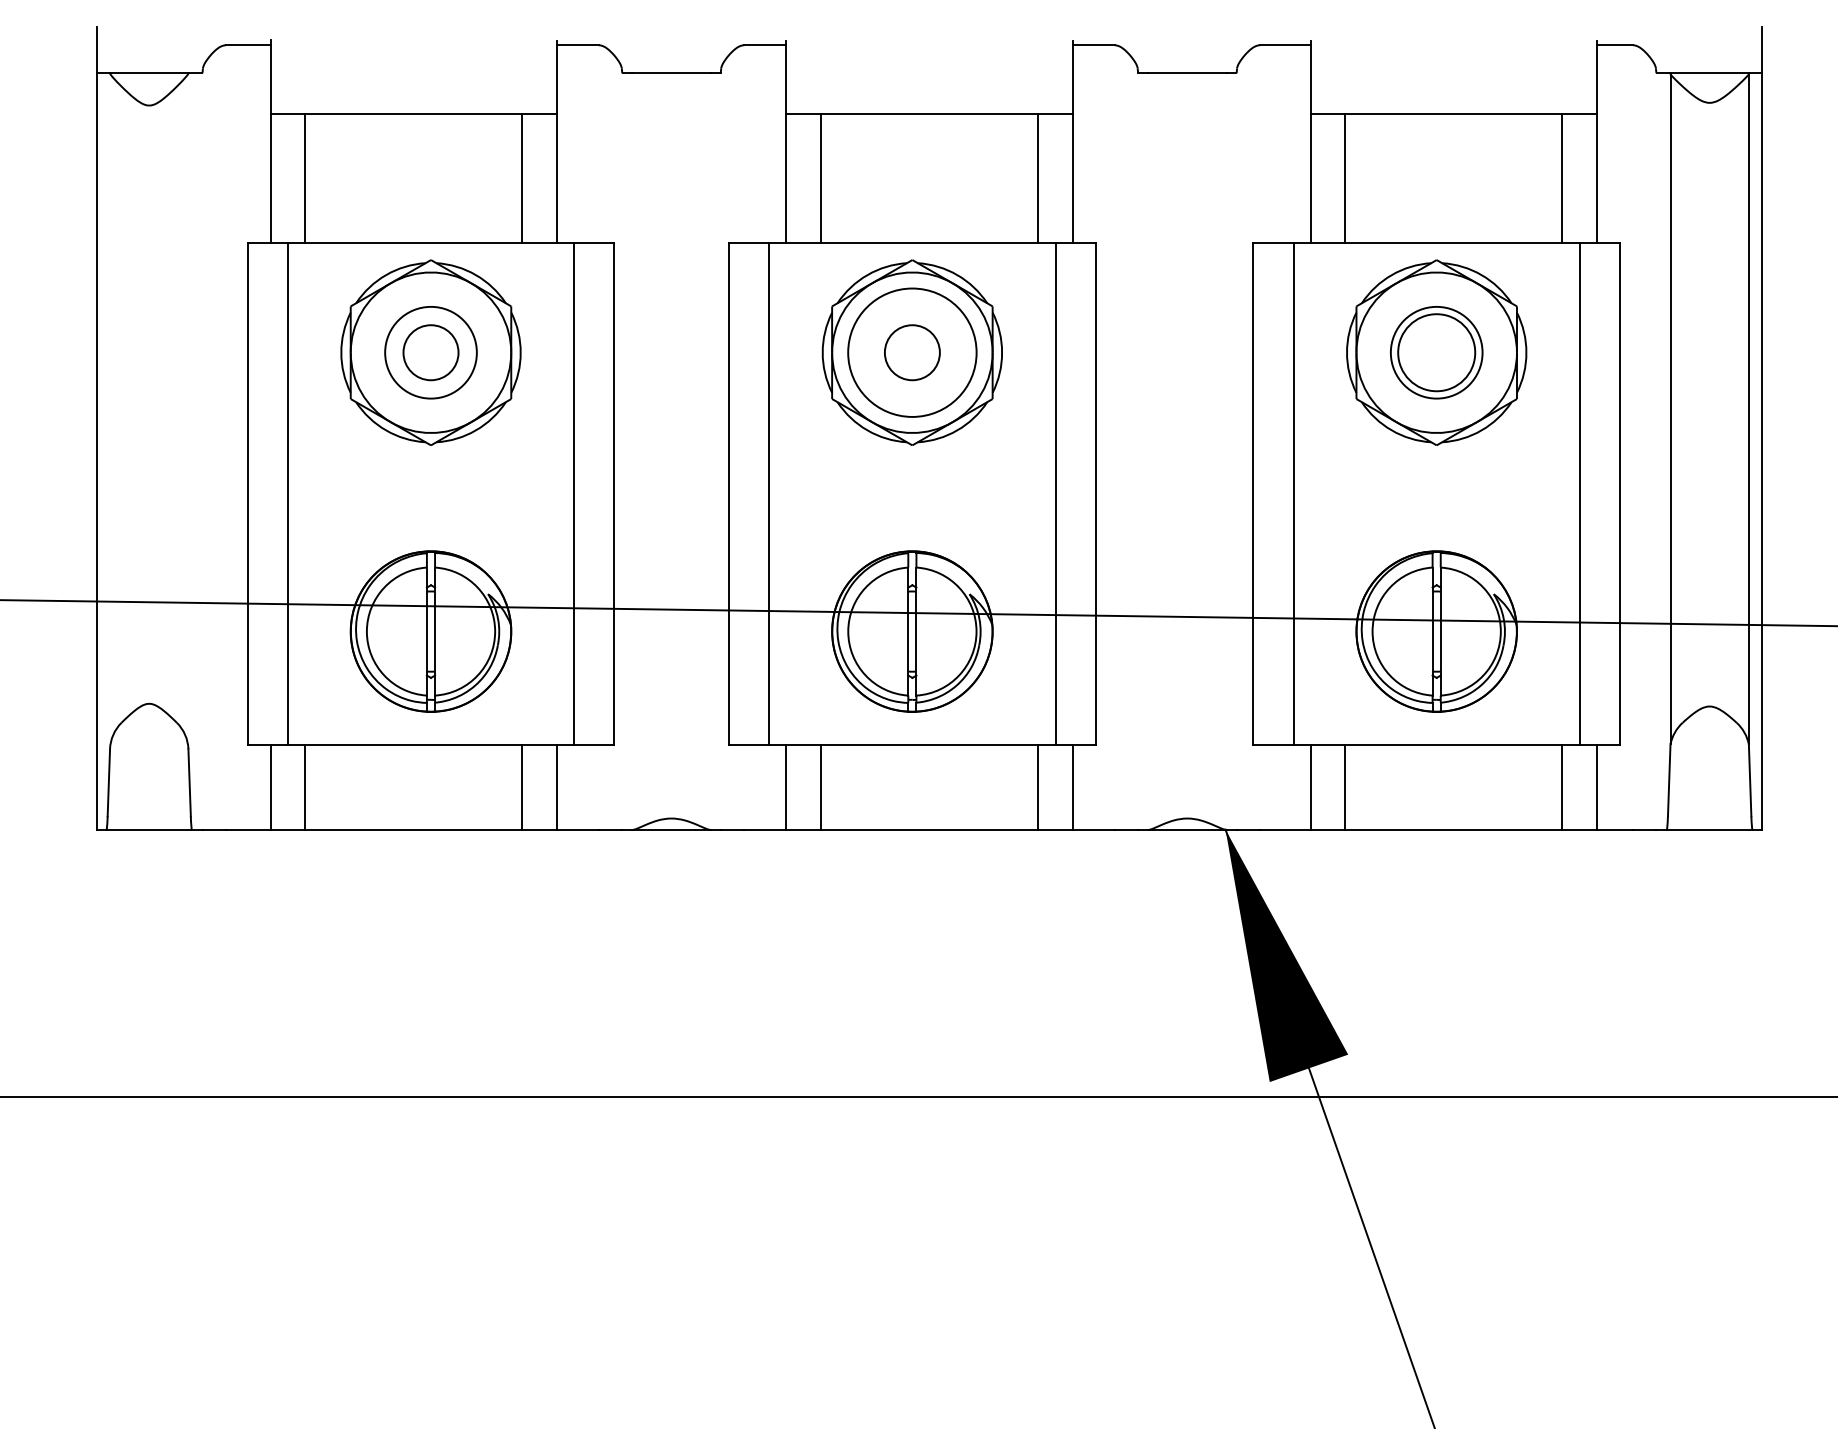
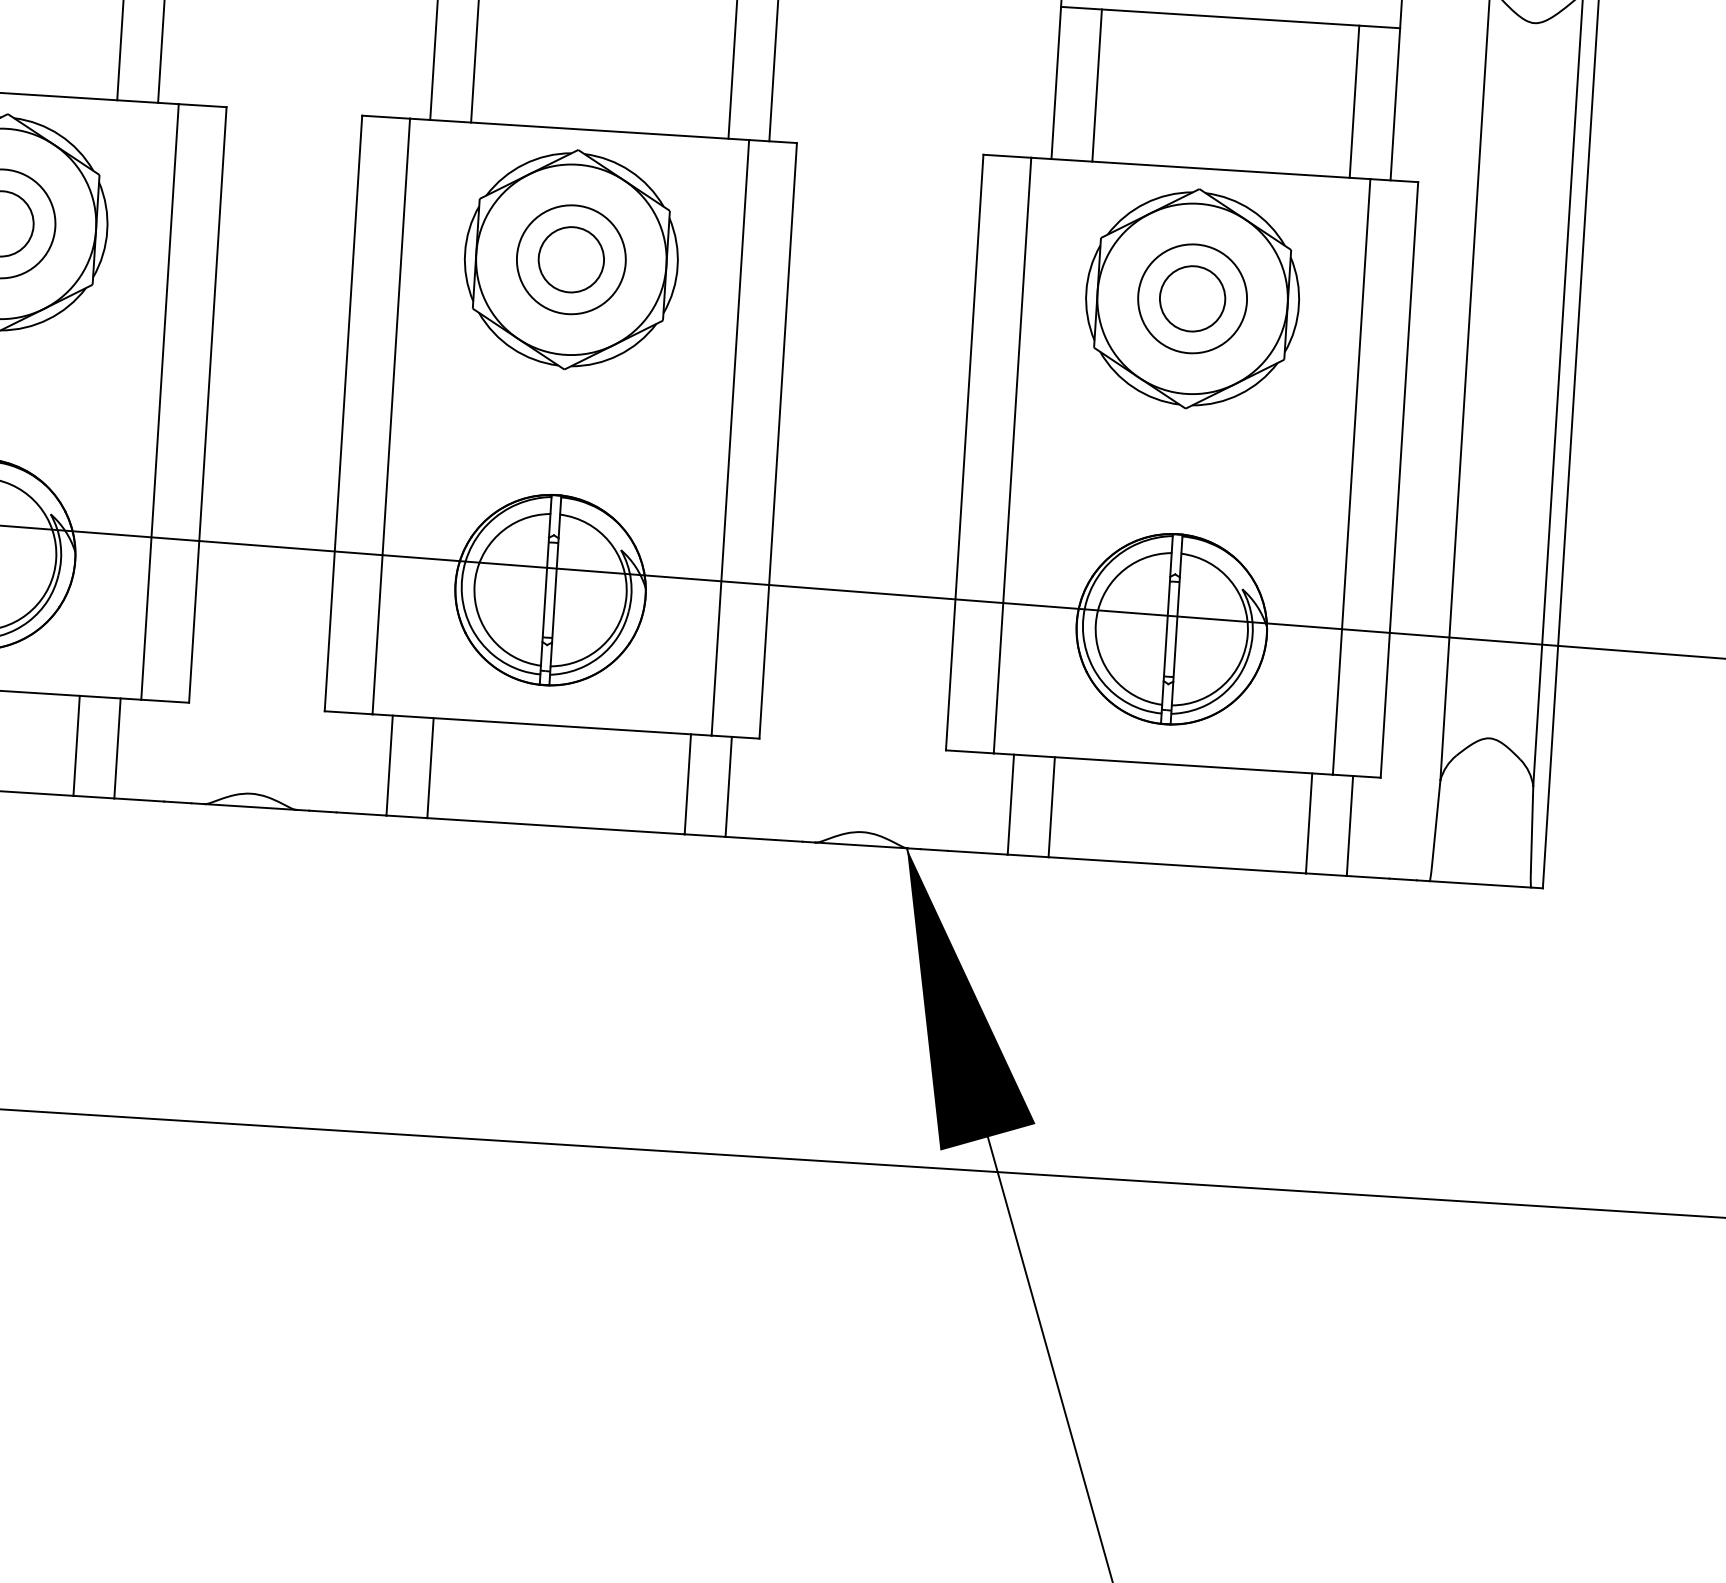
circle: (912, 352) -> (571, 259), size x0.71
circle: (1436, 352) -> (1192, 298), size x0.71

